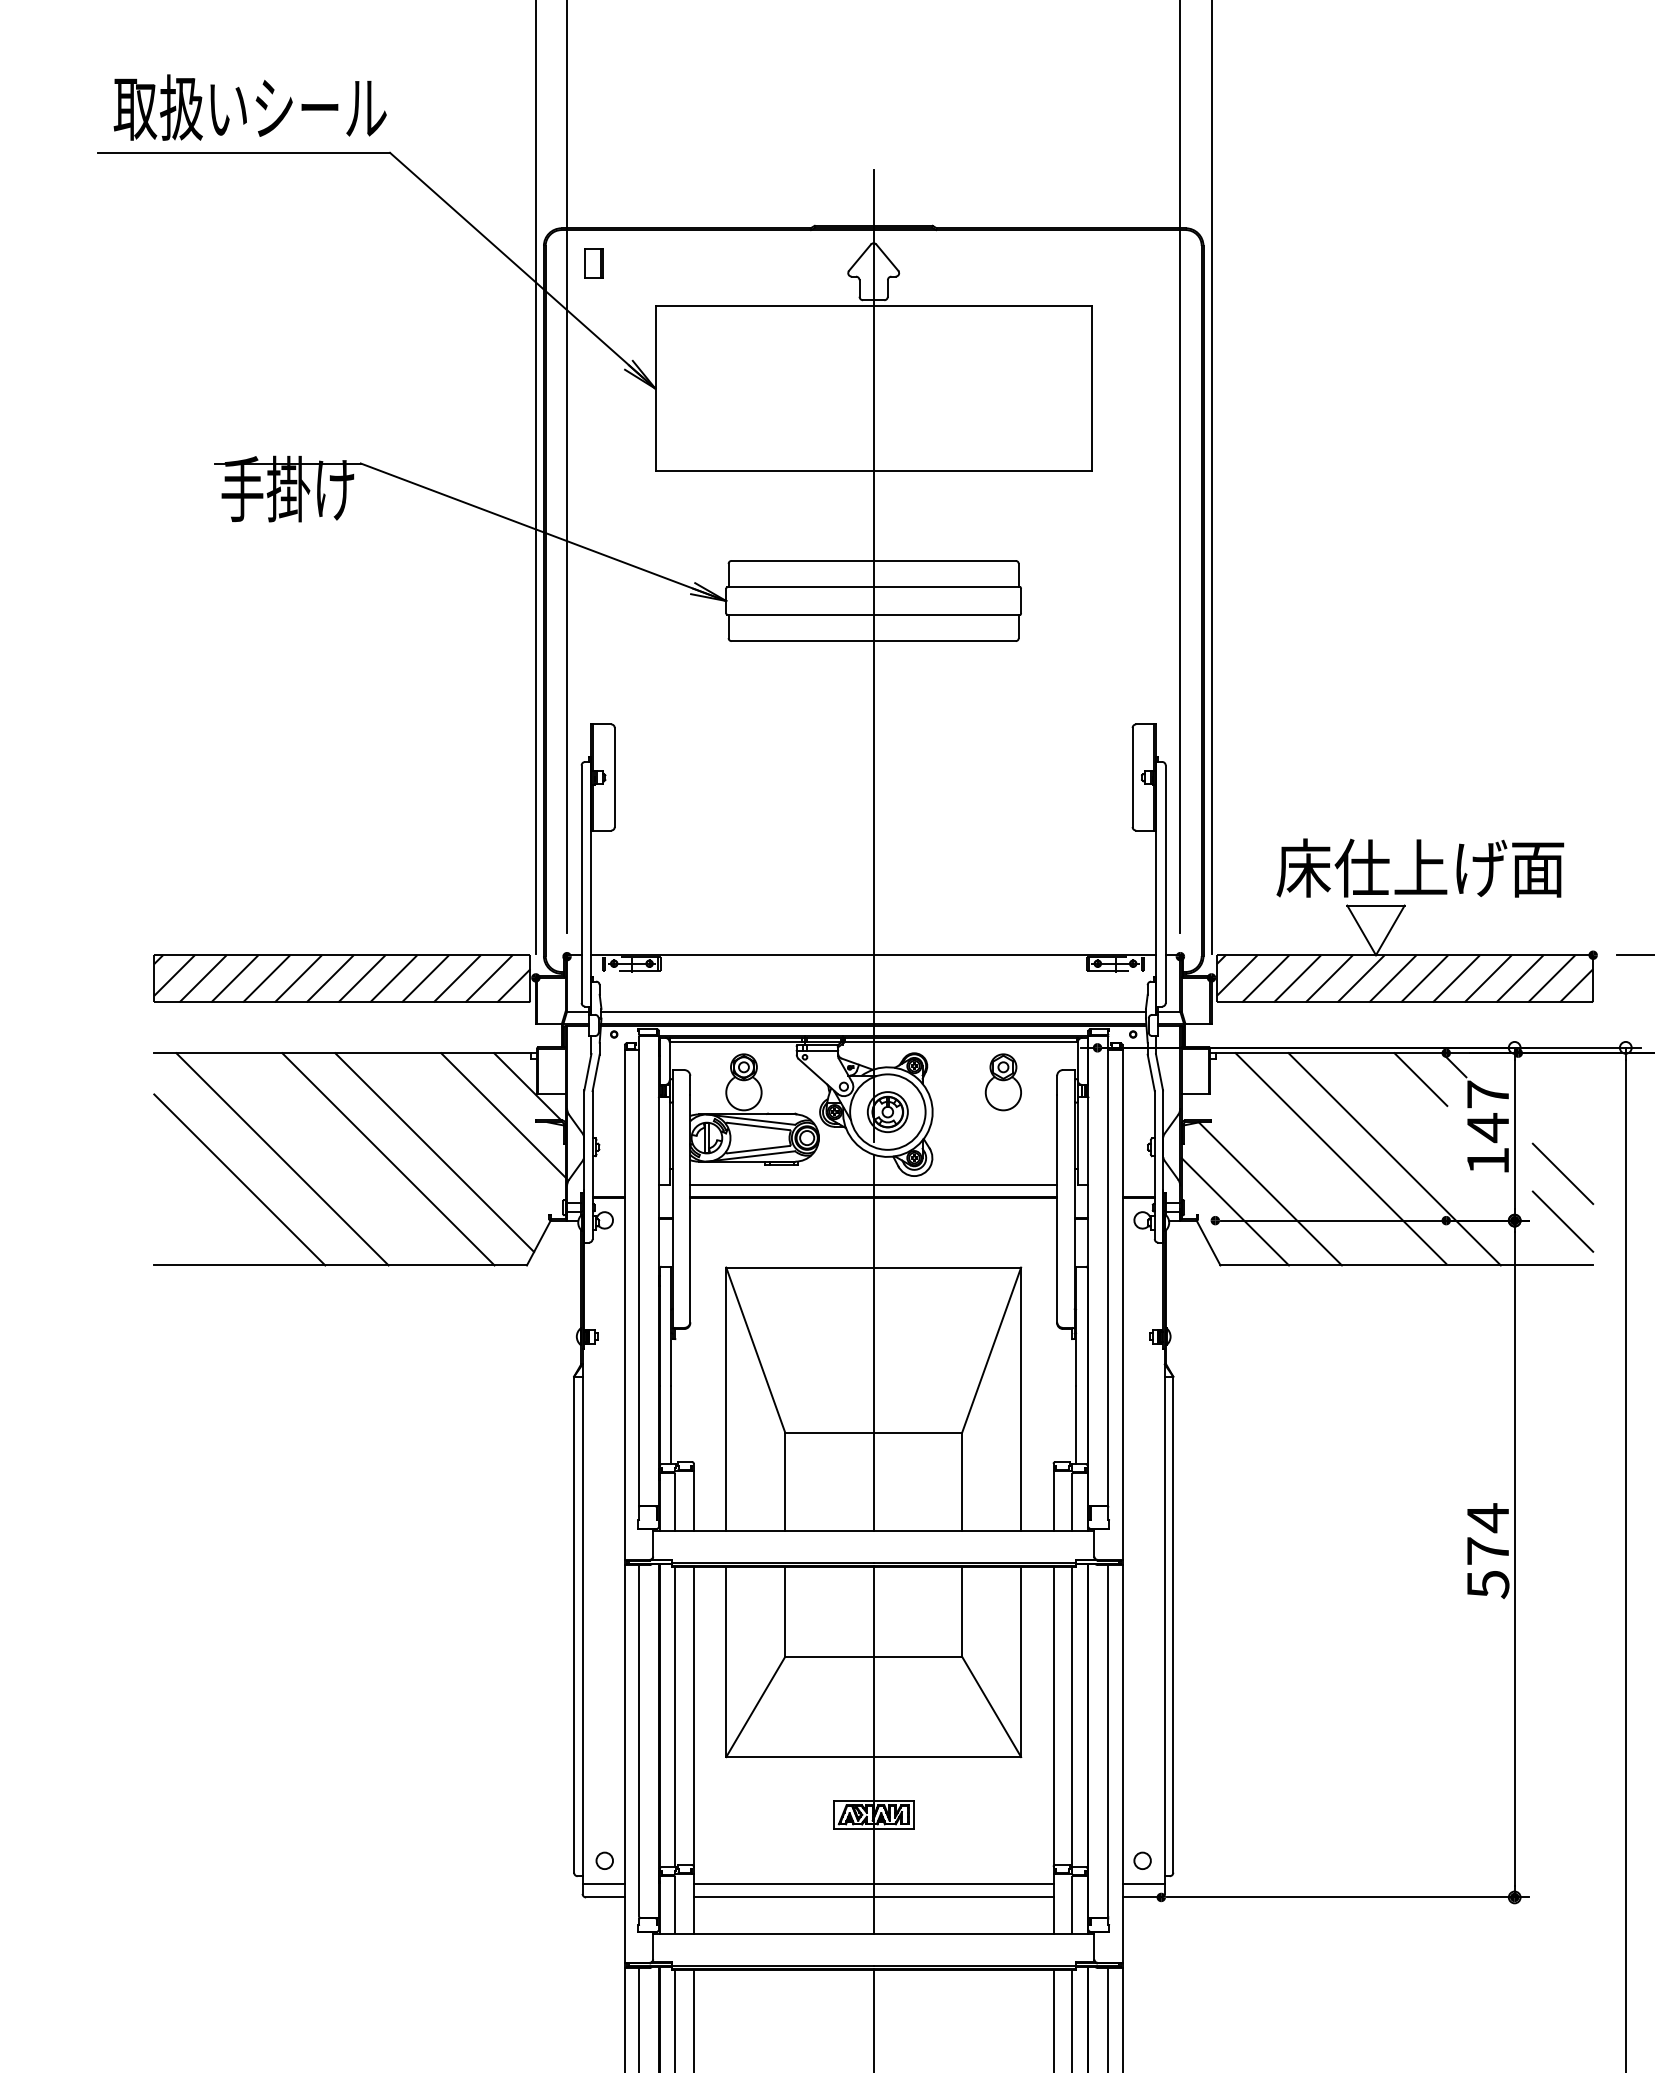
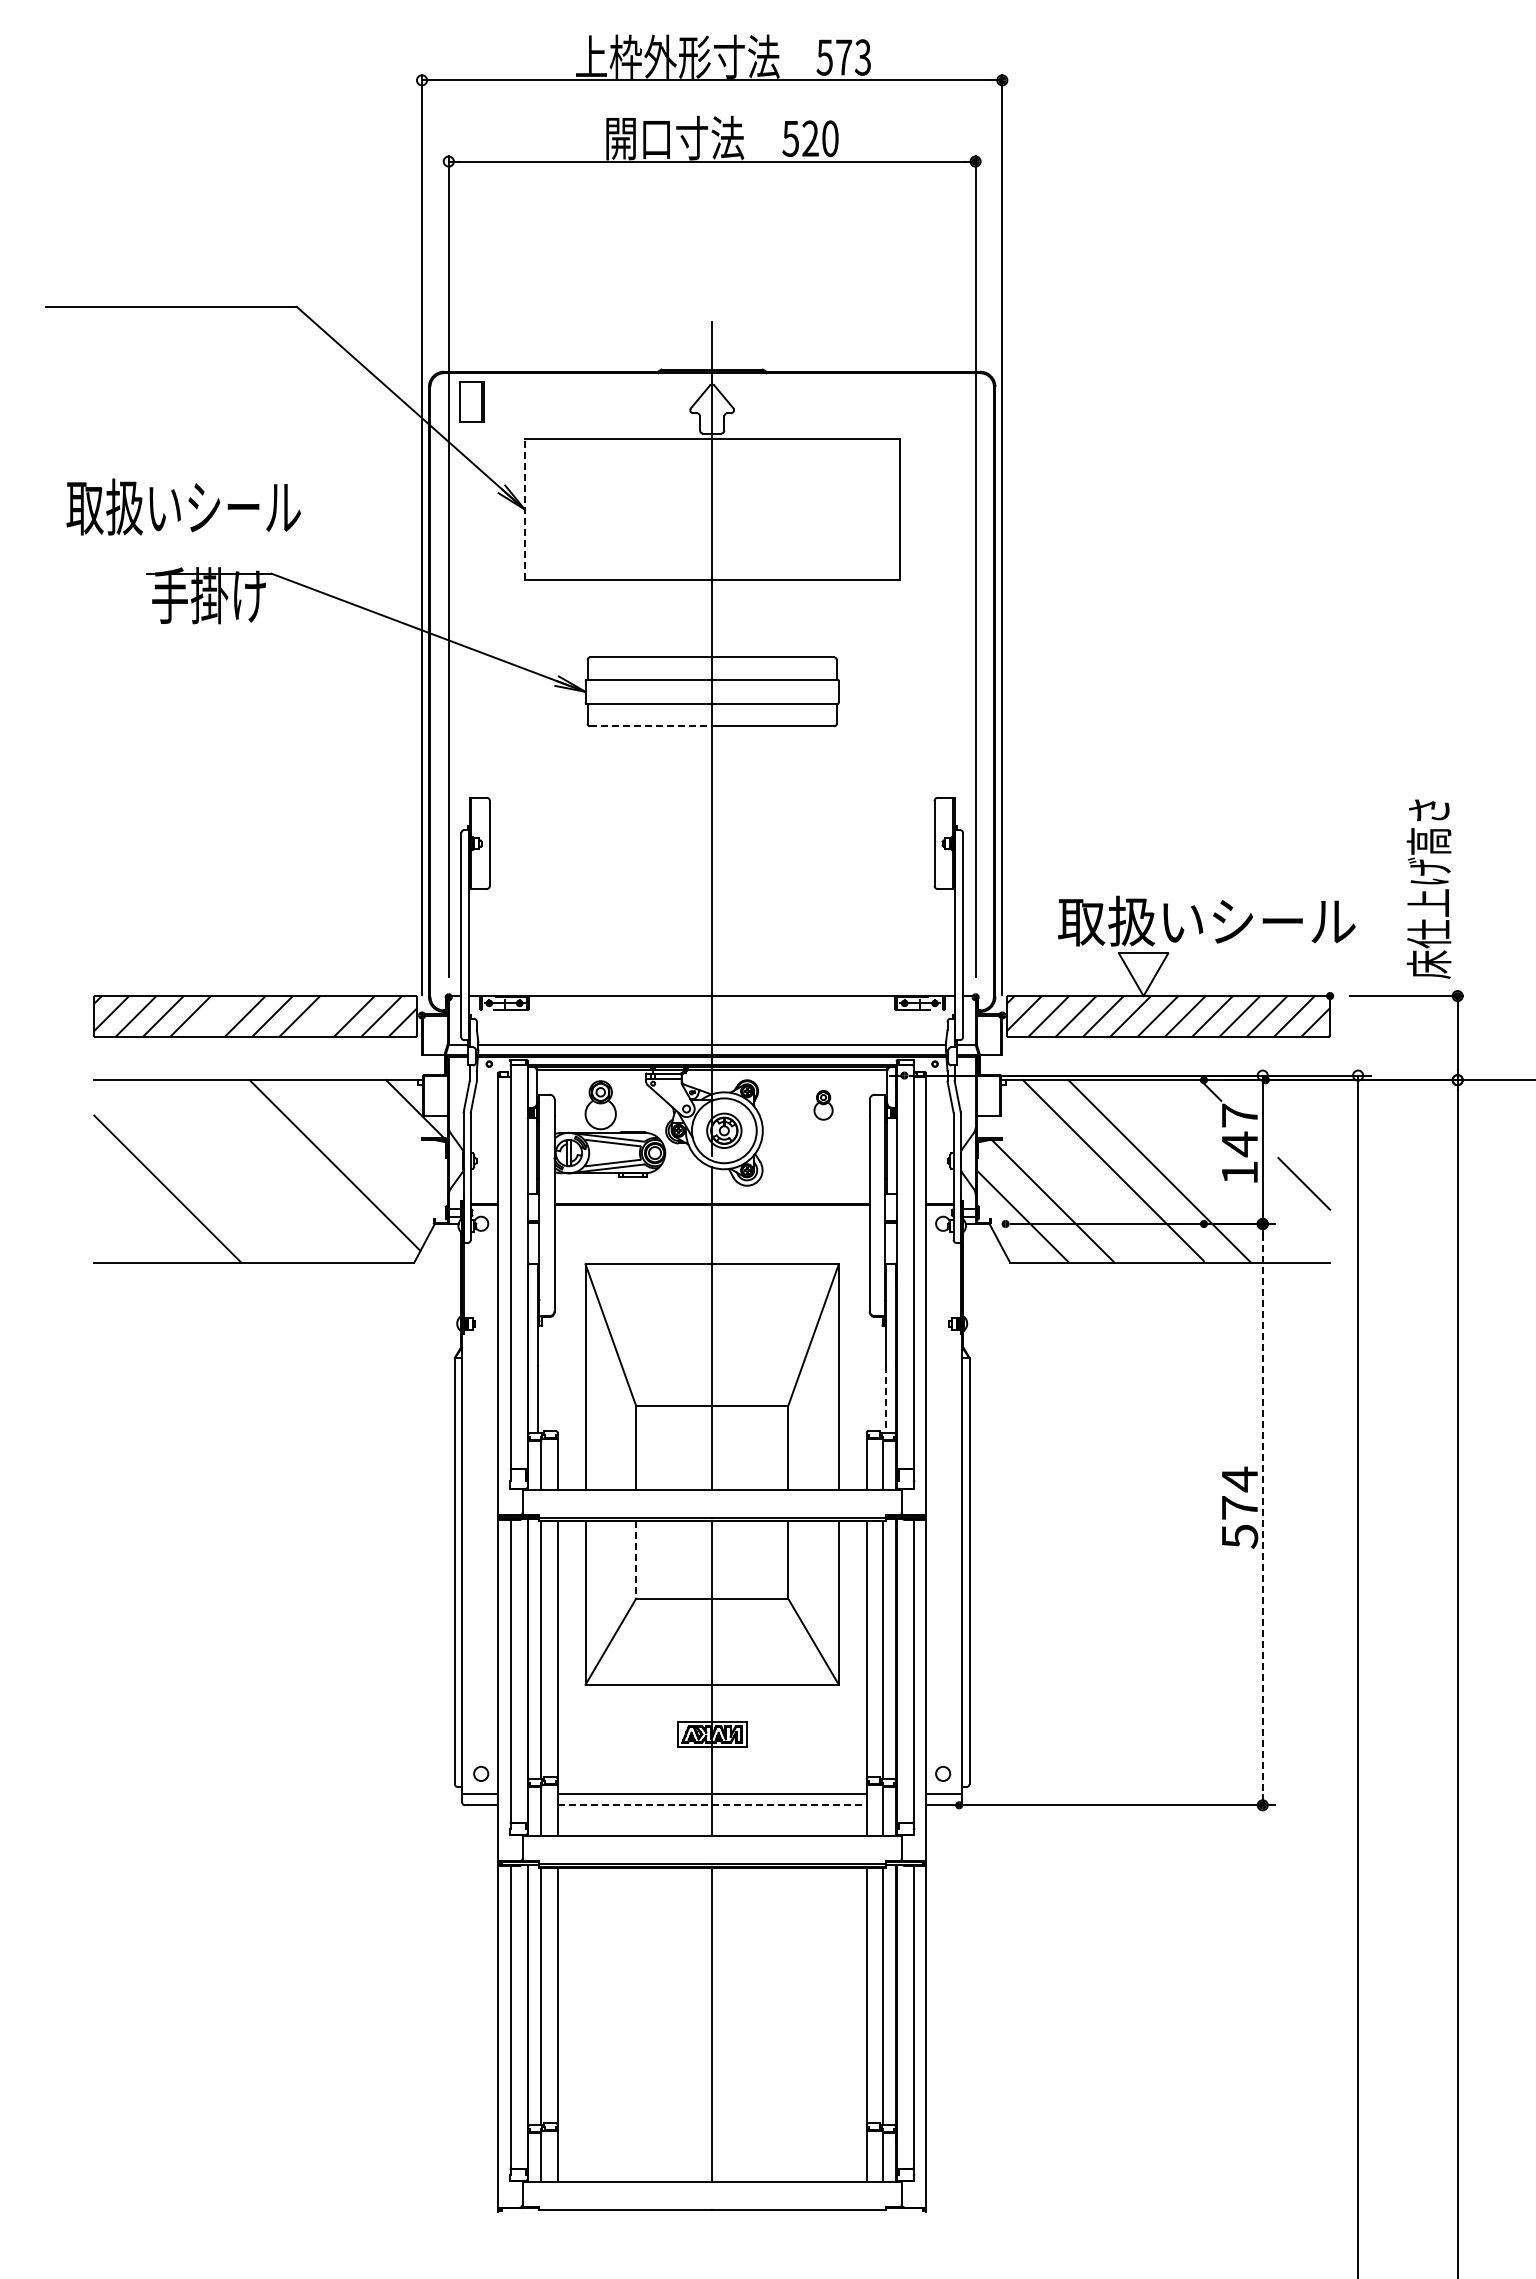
text: (249, 106) -> (183, 506), moved
part: (594, 262) -> (472, 401), size x1.6
line: (655, 388) -> (524, 509), solid -> dashed
line: (803, 641) -> (651, 726), solid -> dashed
text: (1449, 867) -> (1206, 920), 床仕上げ面 -> 取扱いシール
line: (297, 979) -> (217, 1016), removed
line: (424, 979) -> (326, 1016), removed
line: (1420, 1079) -> (1181, 1102), removed
part: (1003, 1082) -> (823, 1105), size x0.6
line: (502, 1115) -> (393, 1133), removed
line: (282, 1159) -> (204, 1171), removed
line: (388, 1159) -> (295, 1171), removed
line: (872, 1185) -> (711, 1193), removed
line: (1563, 1221) -> (1304, 1224), removed
line: (1075, 1424) -> (885, 1399), solid -> dashed
line: (1514, 1558) -> (1262, 1514), solid -> dashed
line: (785, 1612) -> (636, 1560), solid -> dashed
line: (874, 1897) -> (712, 1805), solid -> dashed

